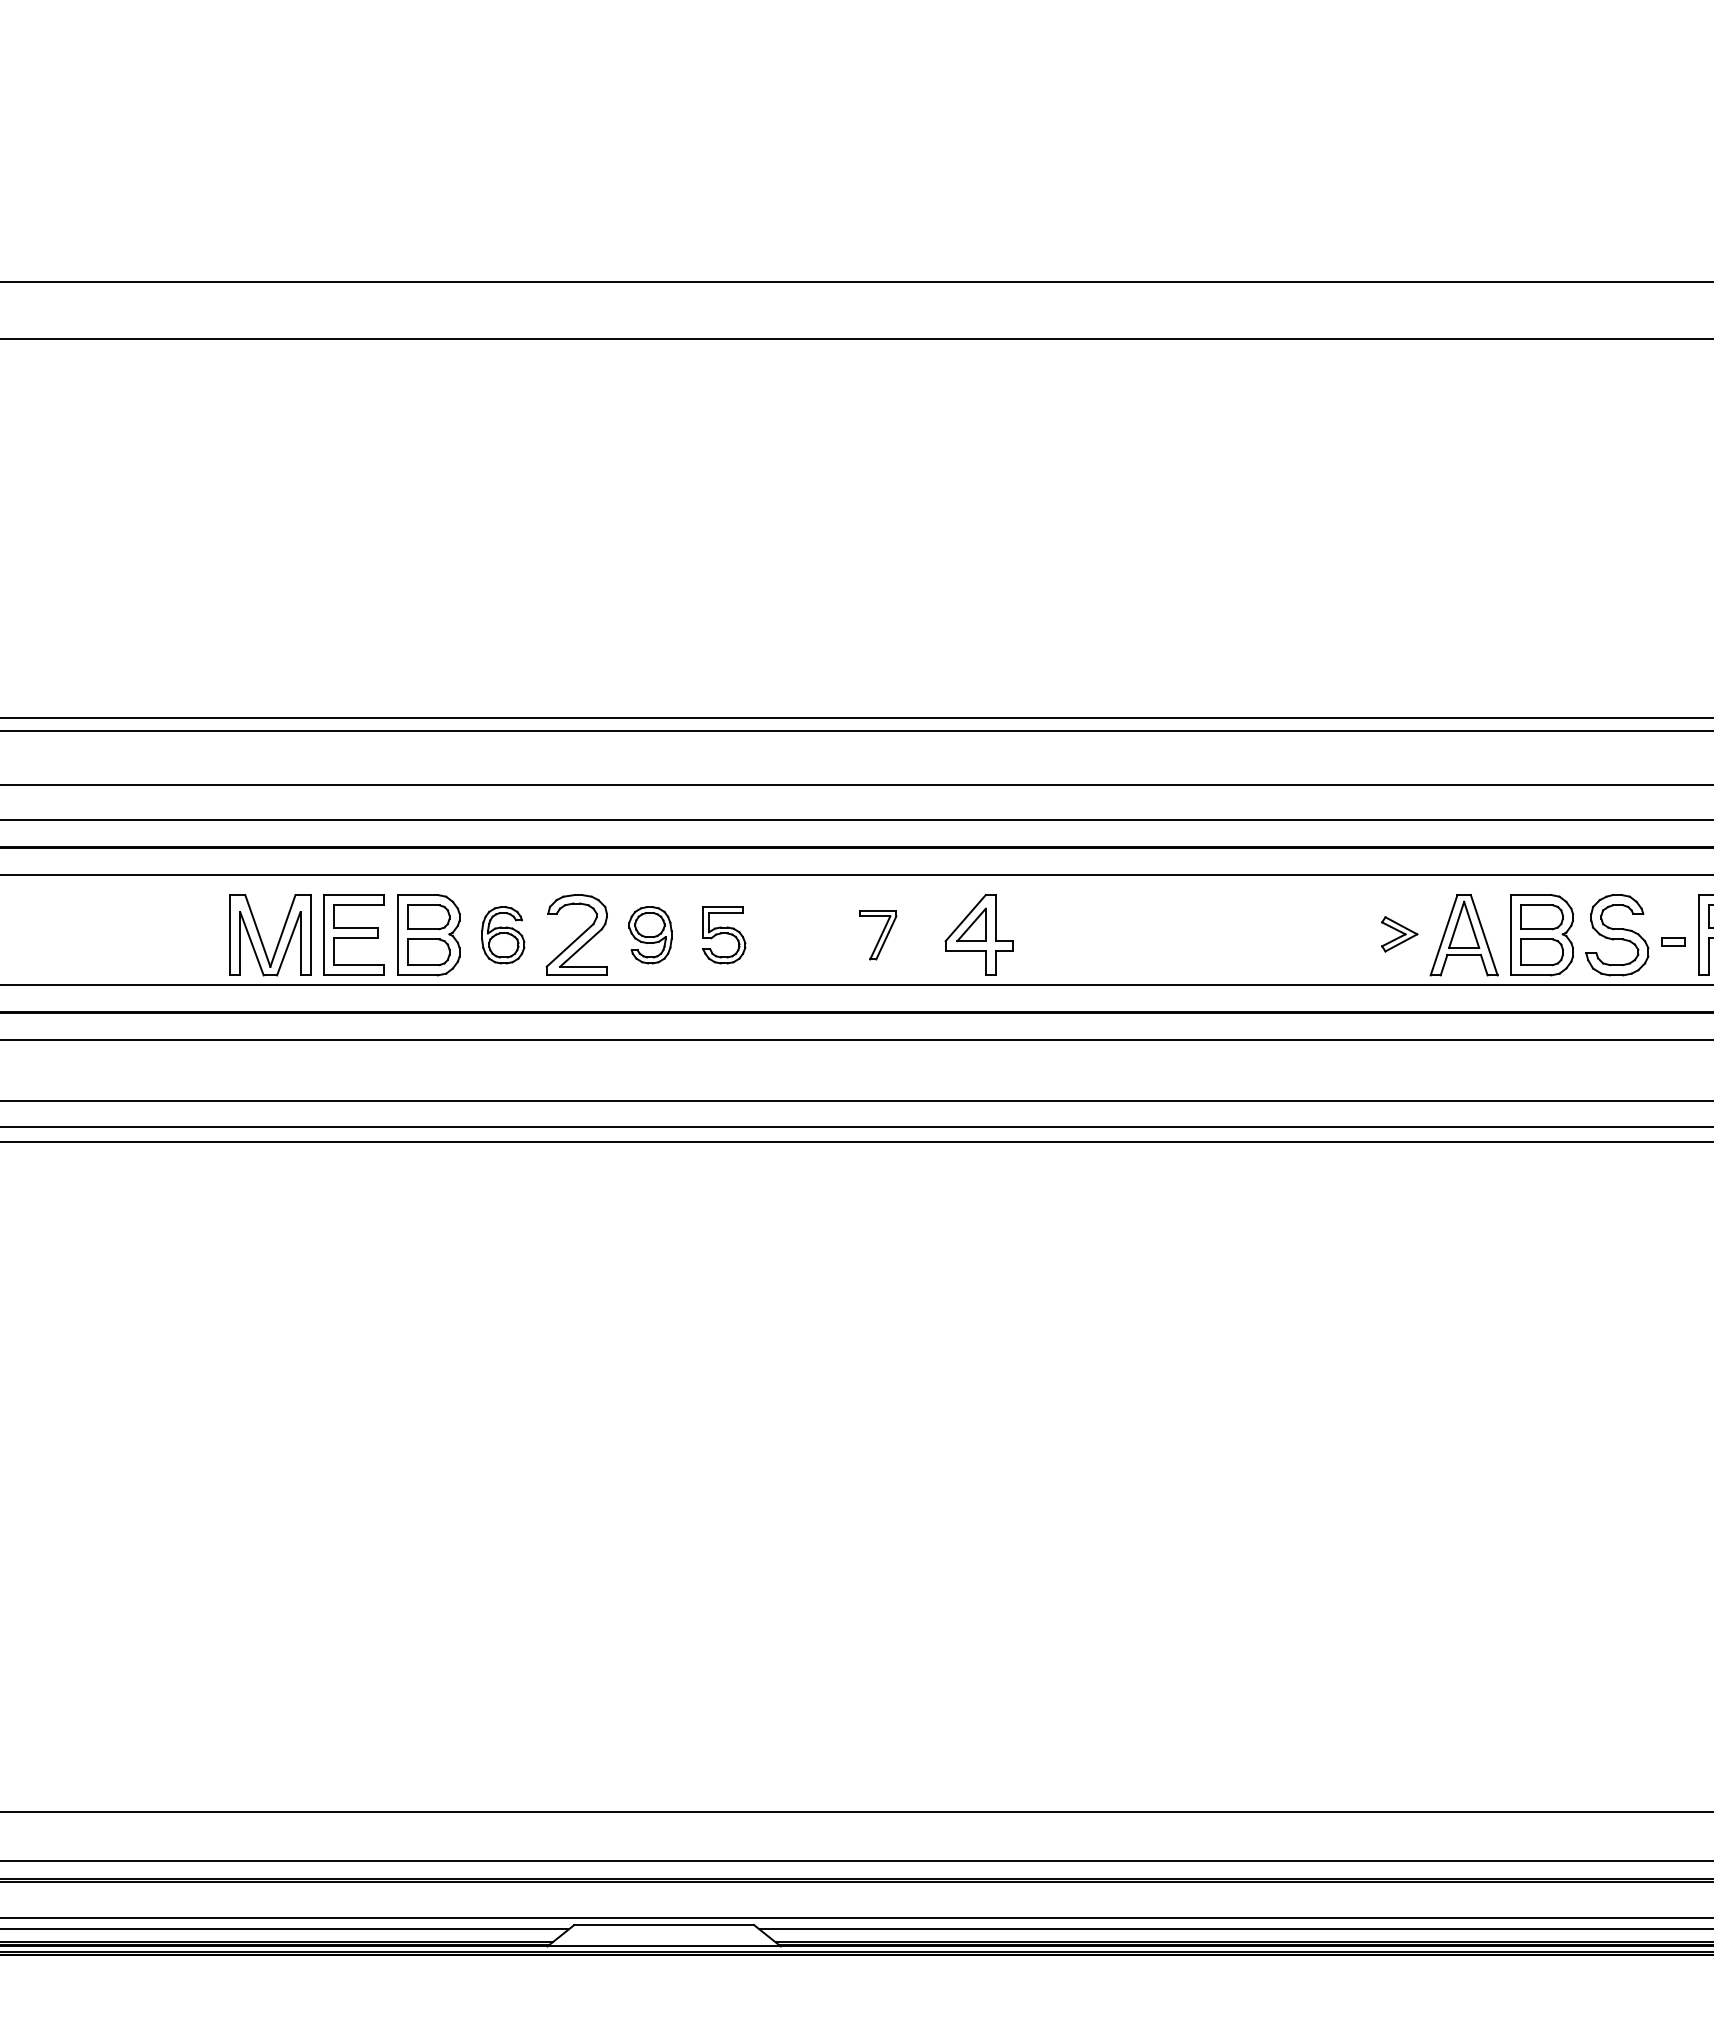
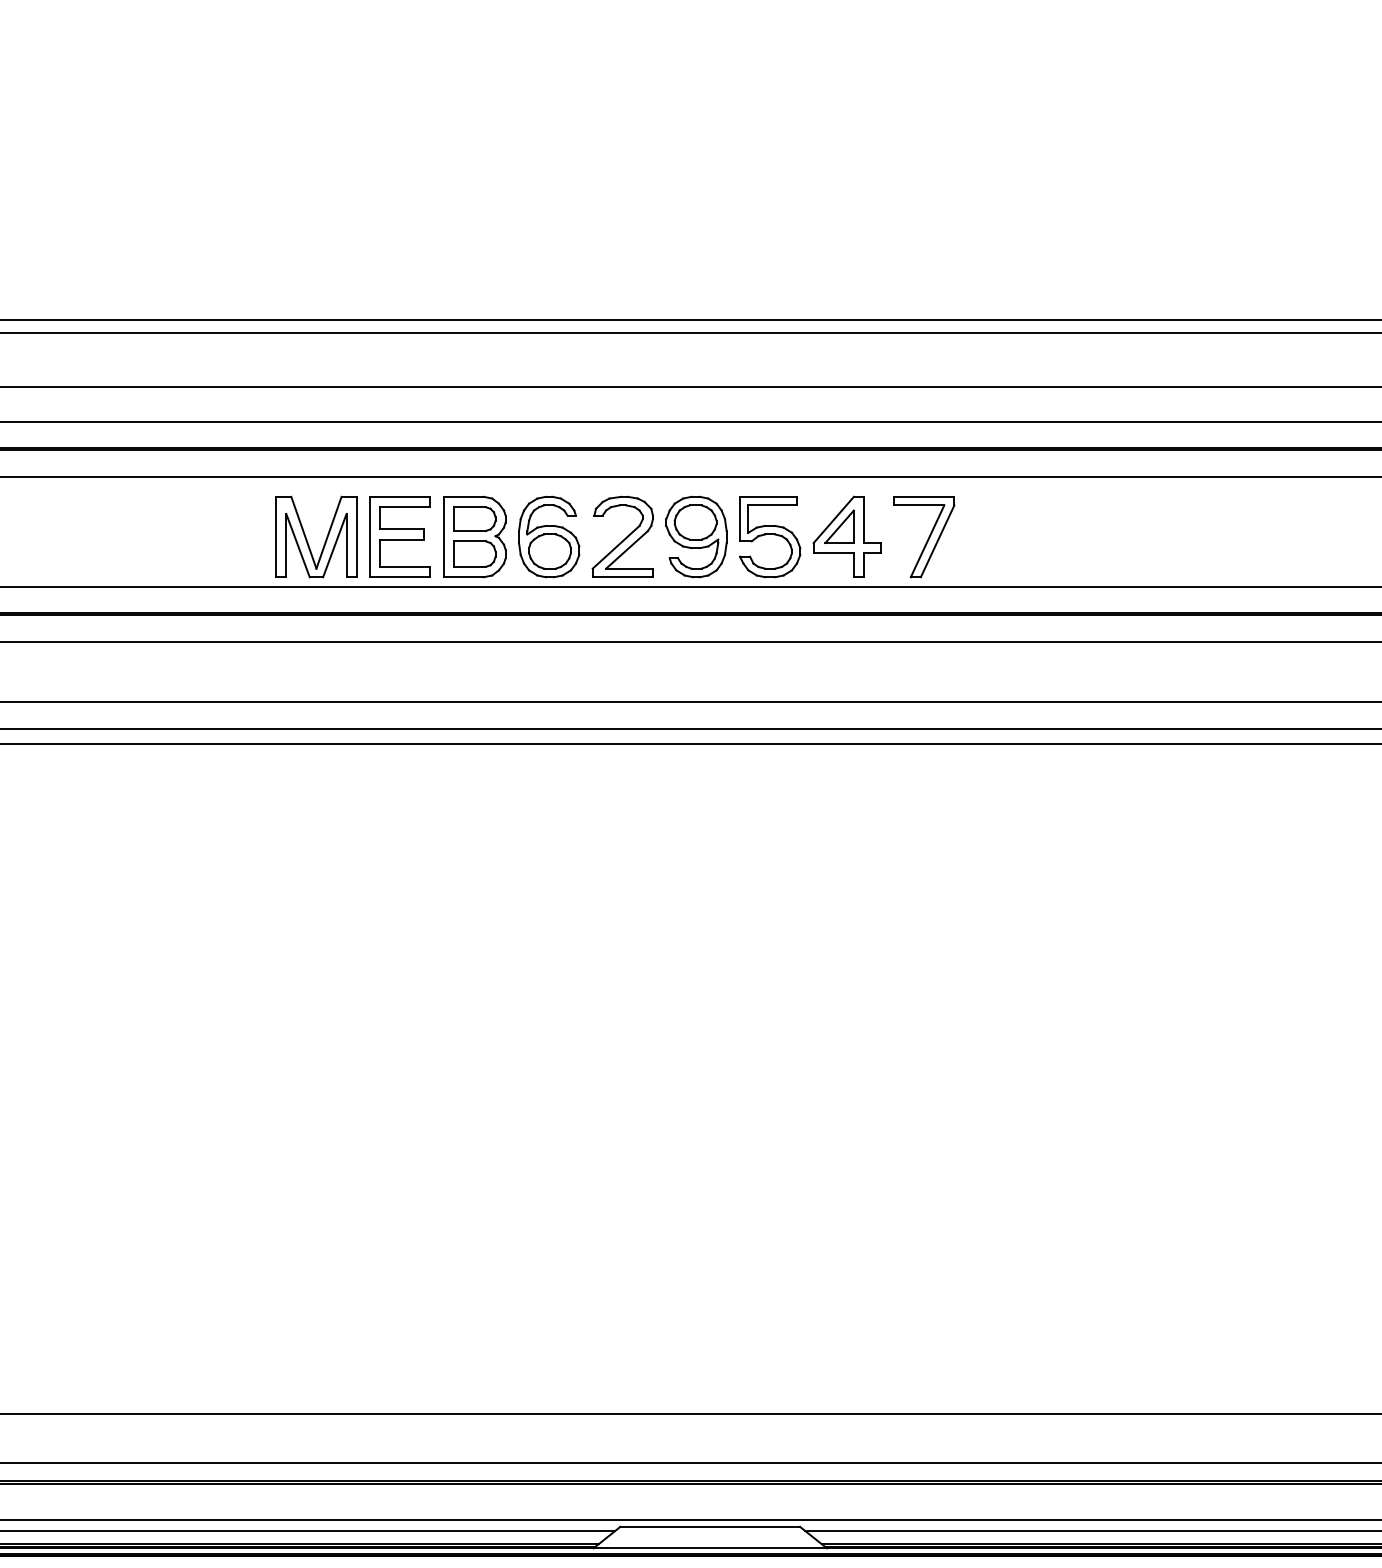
part: (978, 934) -> (846, 536), moved
part: (503, 935) -> (549, 537), size x1.43
part: (650, 935) -> (696, 537), size x1.43
part: (724, 935) -> (770, 537), size x1.43
part: (878, 935) -> (924, 537), size x1.67

